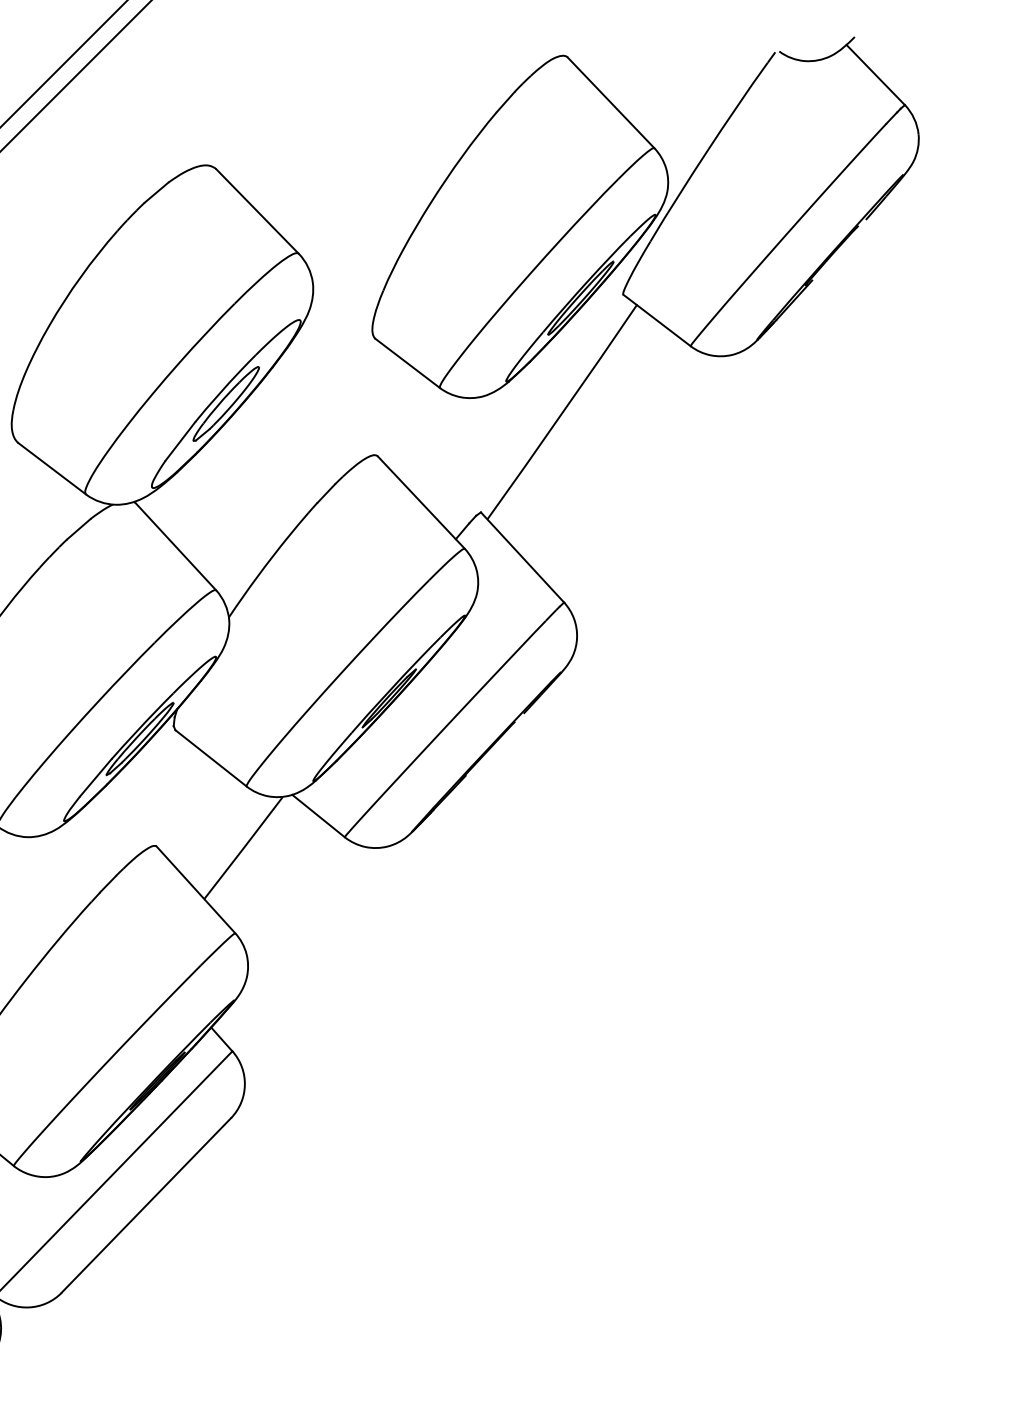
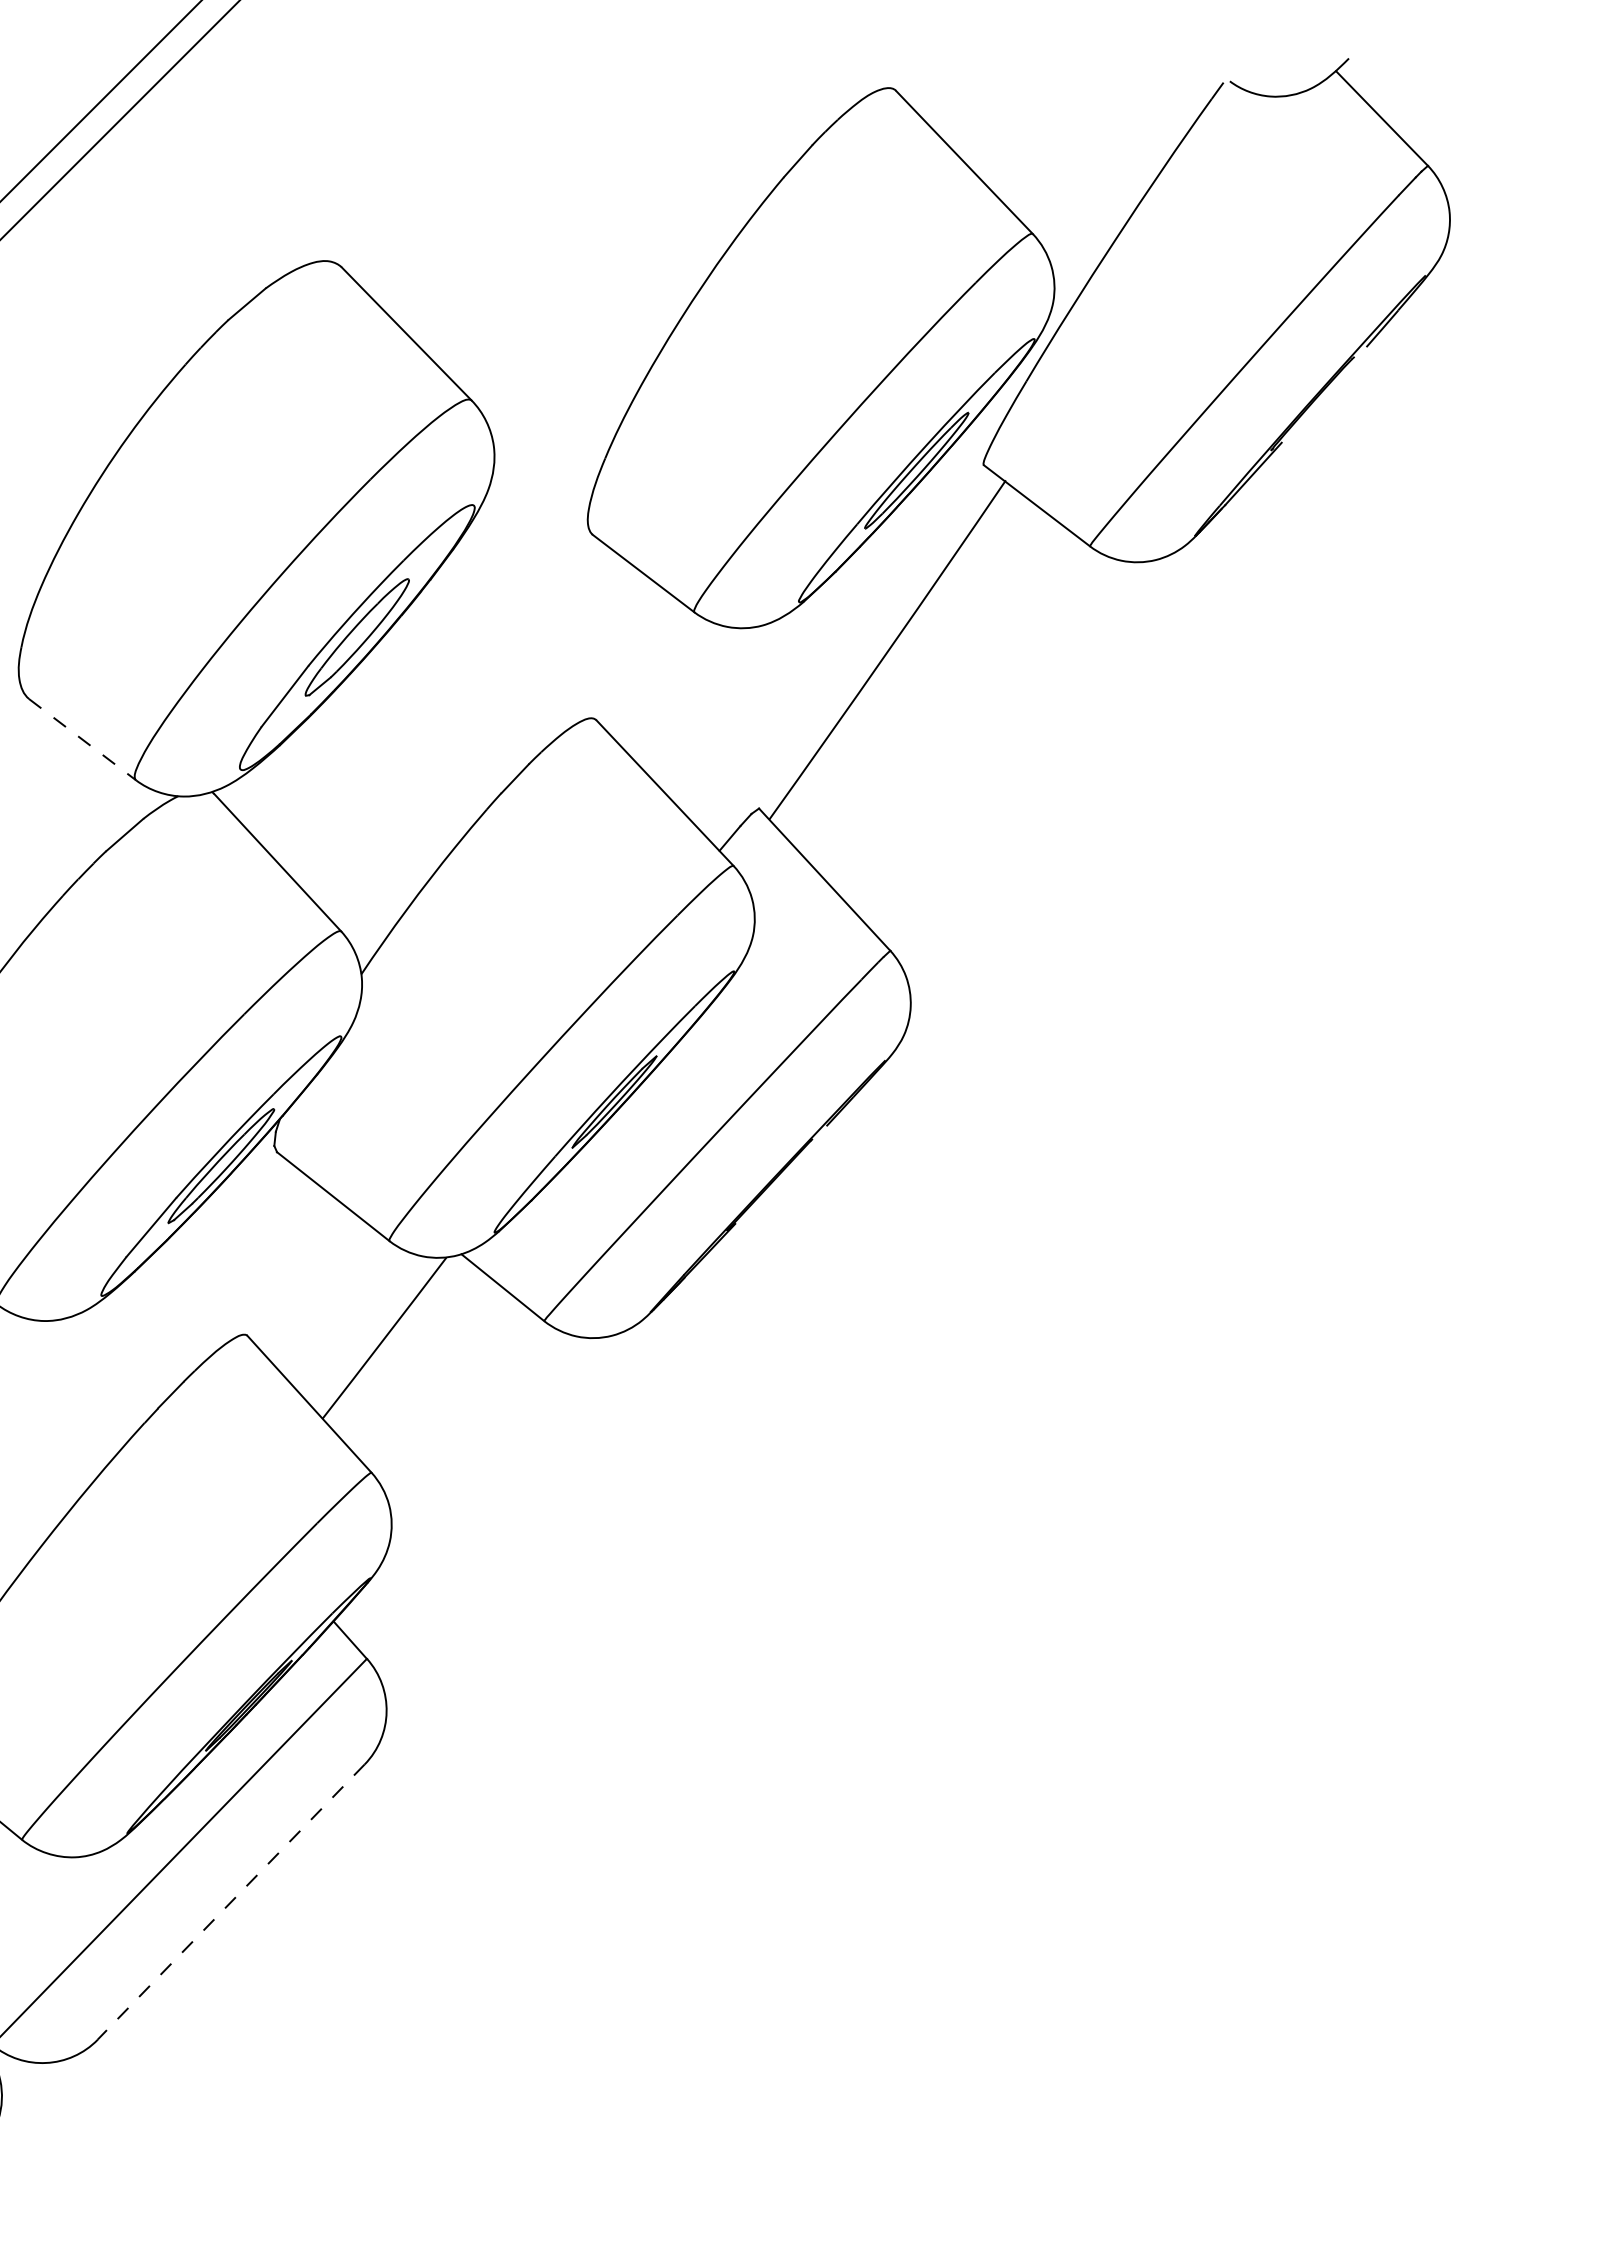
line: (52, 468) -> (83, 739), solid -> dashed
line: (146, 1205) -> (231, 1902), solid -> dashed

